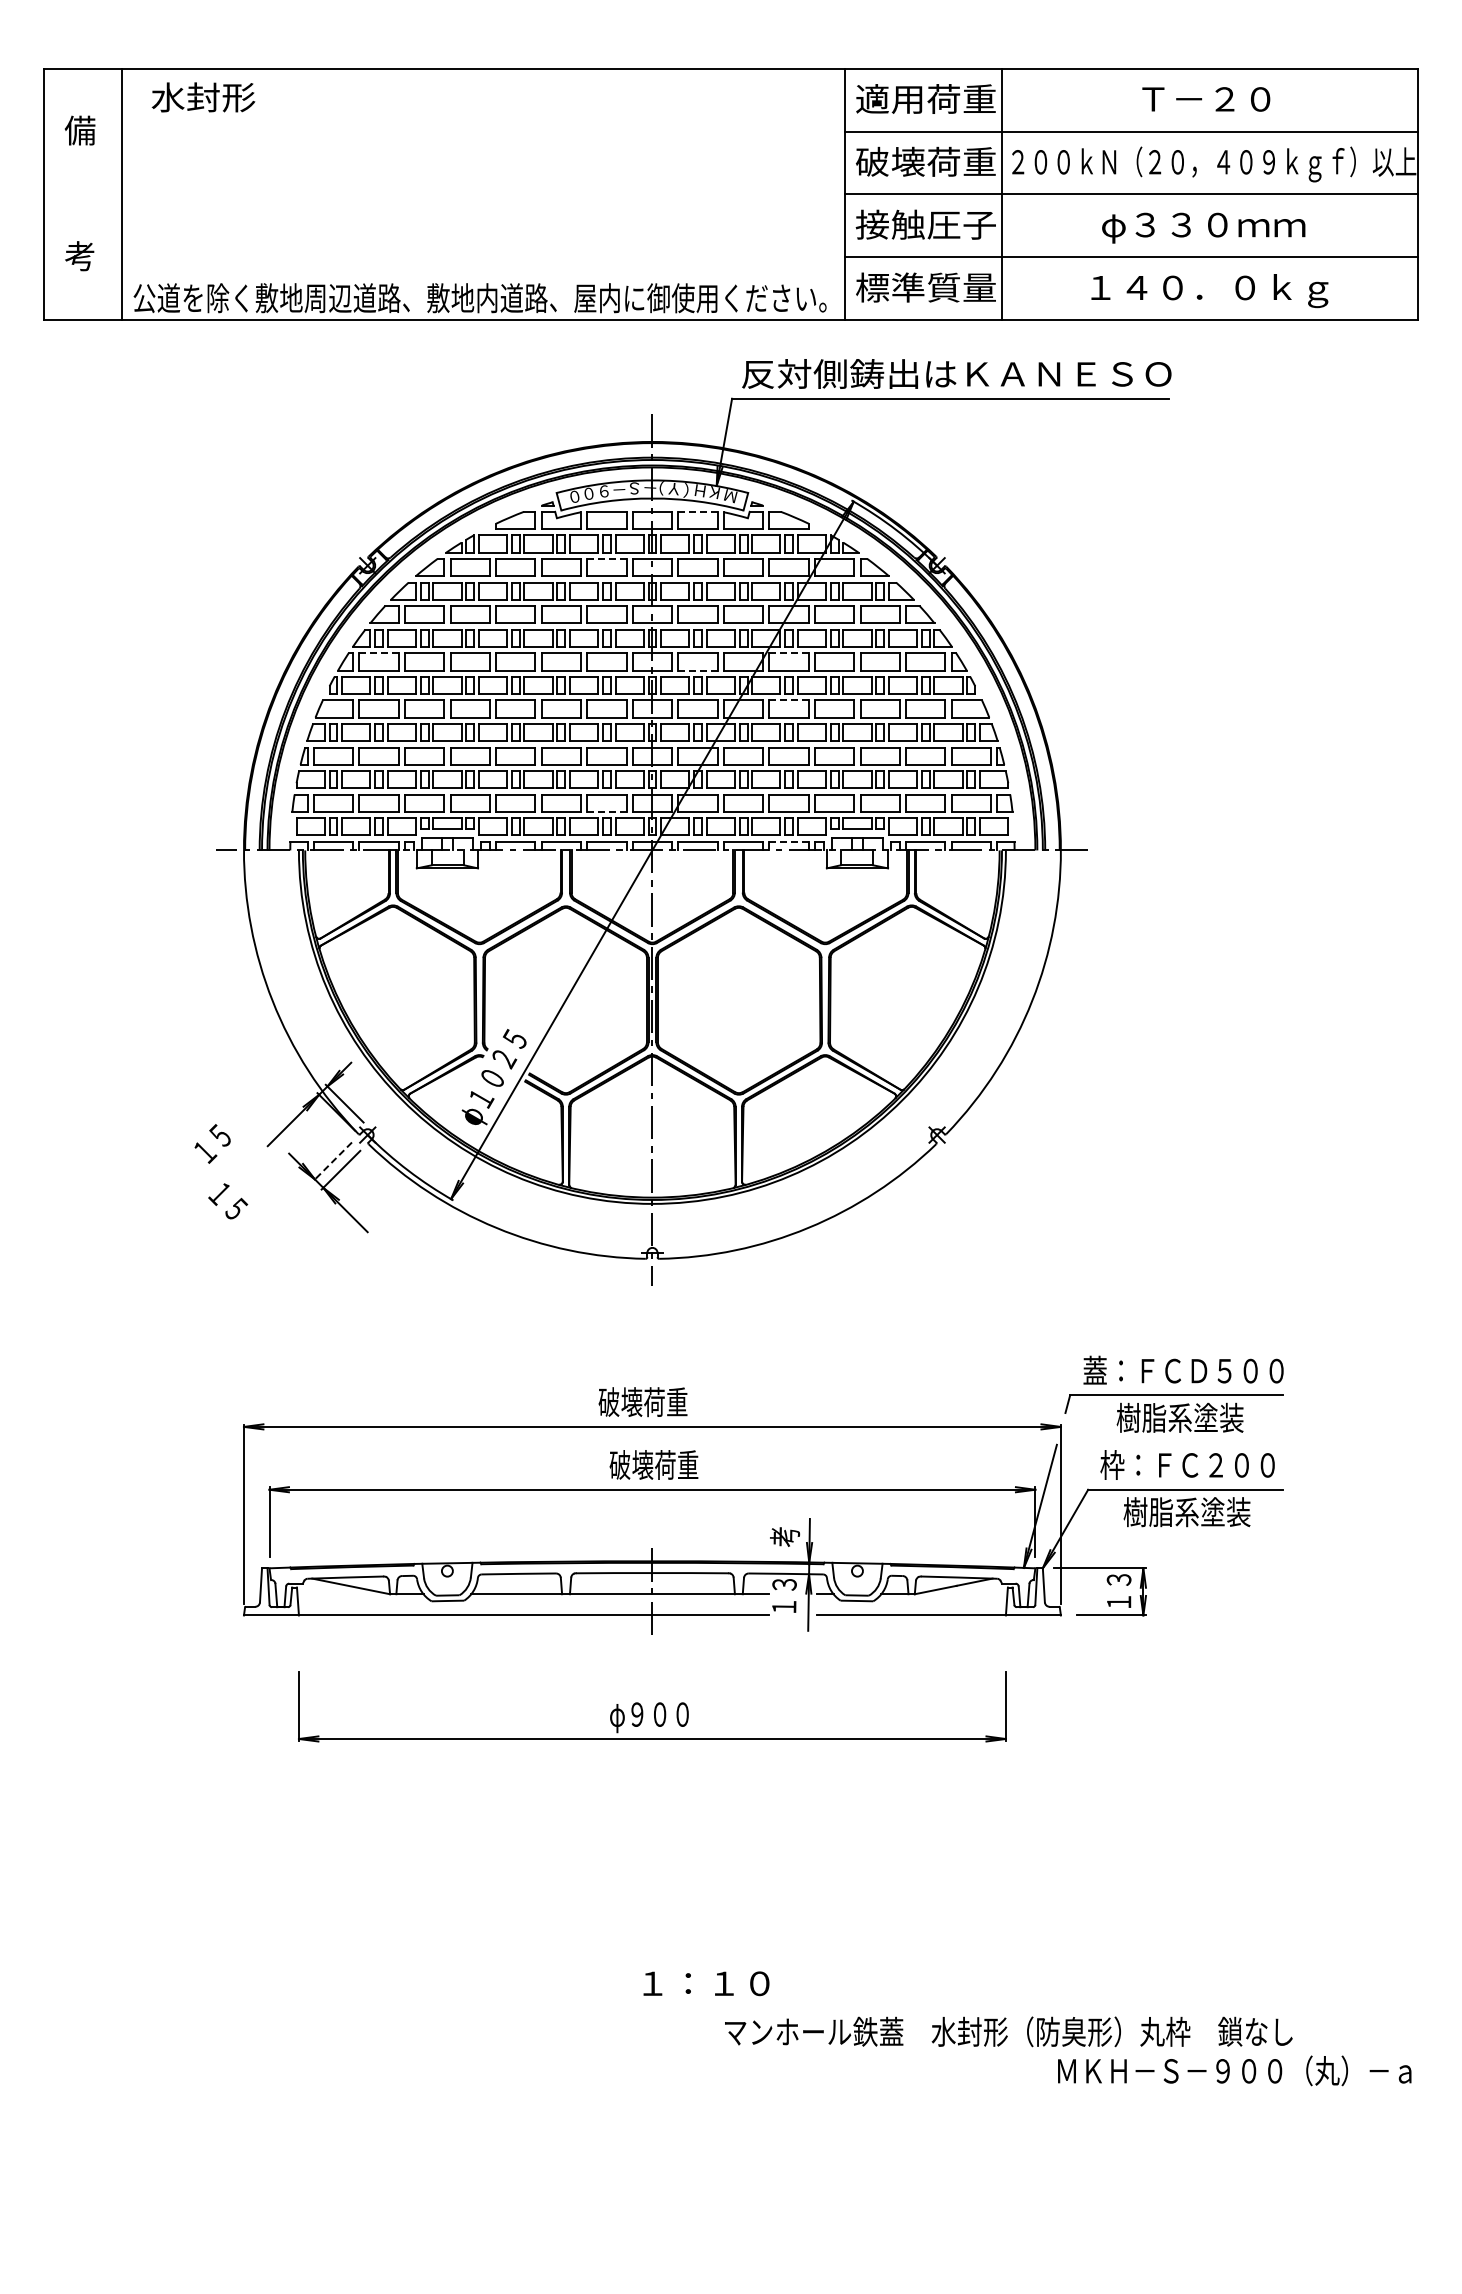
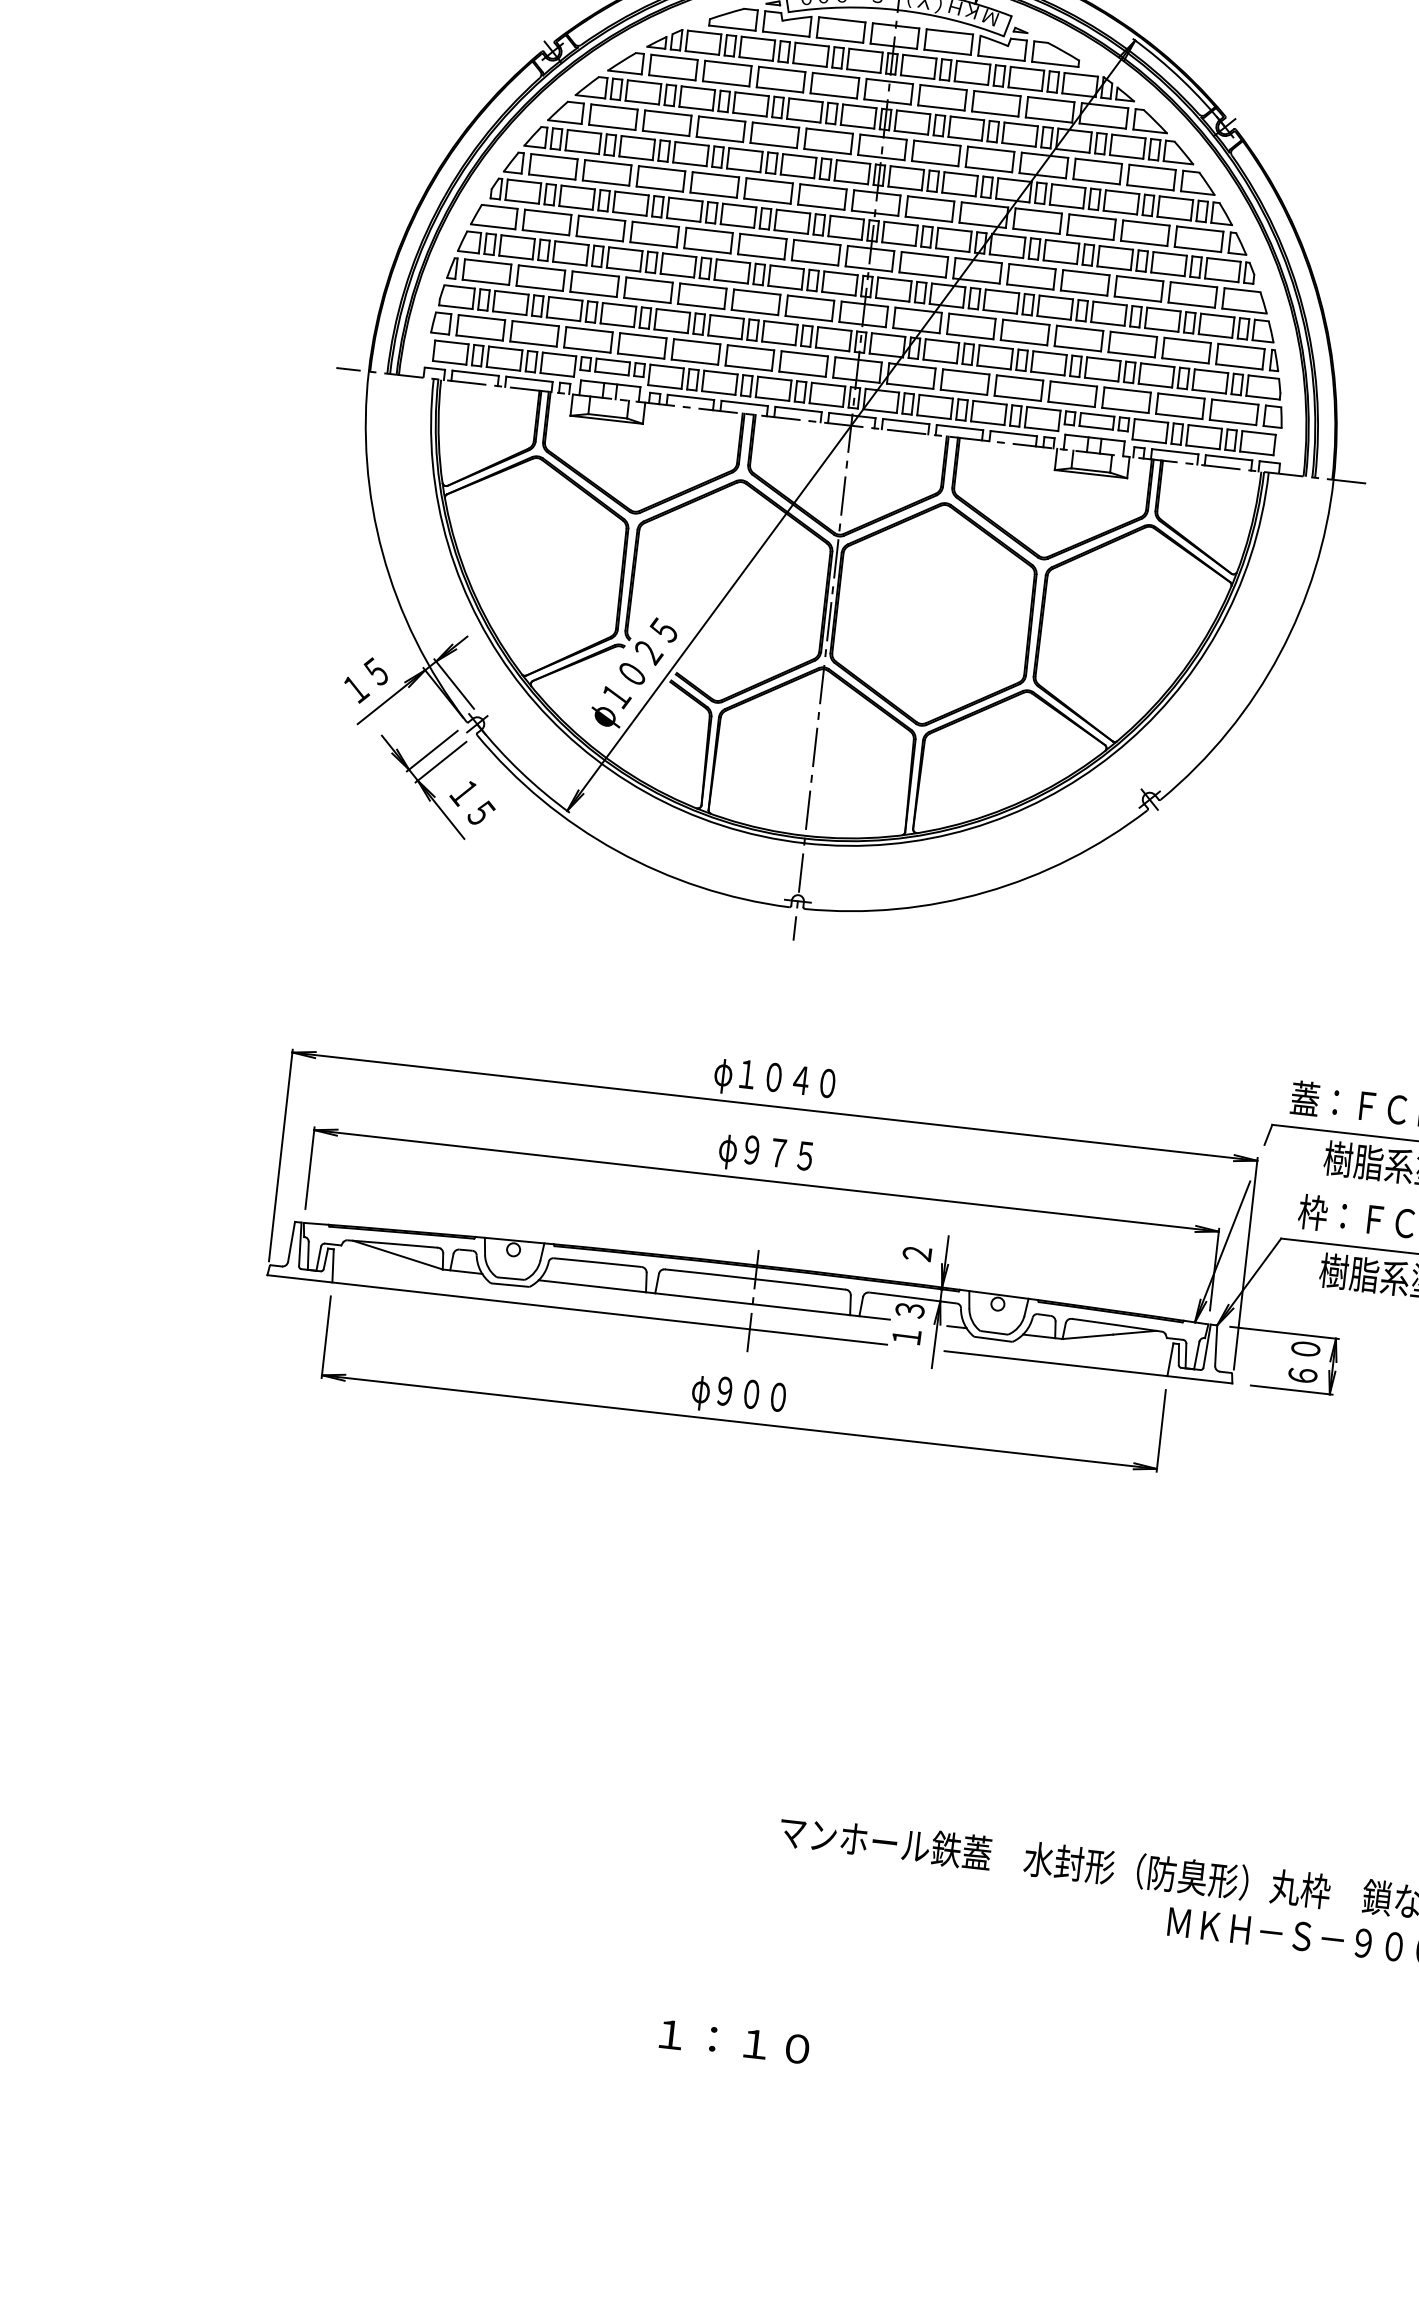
line: (698, 511) -> (950, 31), dashed -> solid
line: (606, 558) -> (835, 74), dashed -> solid
line: (379, 653) -> (554, 157), dashed -> solid
line: (789, 653) -> (1039, 211), dashed -> solid
line: (698, 670) -> (929, 219), dashed -> solid
line: (789, 700) -> (1032, 266), dashed -> solid
line: (606, 811) -> (802, 373), dashed -> solid
line: (789, 841) -> (1014, 433), dashed -> solid
text: (212, 1143) -> (365, 679), moved
line: (332, 1162) -> (432, 751), dashed -> solid
text: (228, 1201) -> (472, 803), moved
text: (649, 1404) -> (774, 1079), 破壊荷重 -> φ１０４０
text: (653, 1466) -> (770, 1153), 破壊荷重 -> φ９７５
text: (785, 1536) -> (917, 1253), 考 -> ２
text: (1118, 1590) -> (1303, 1361), １３ -> ６０
part: (652, 1706) -> (743, 1383), moved
text: (706, 1983) -> (734, 2041), moved

